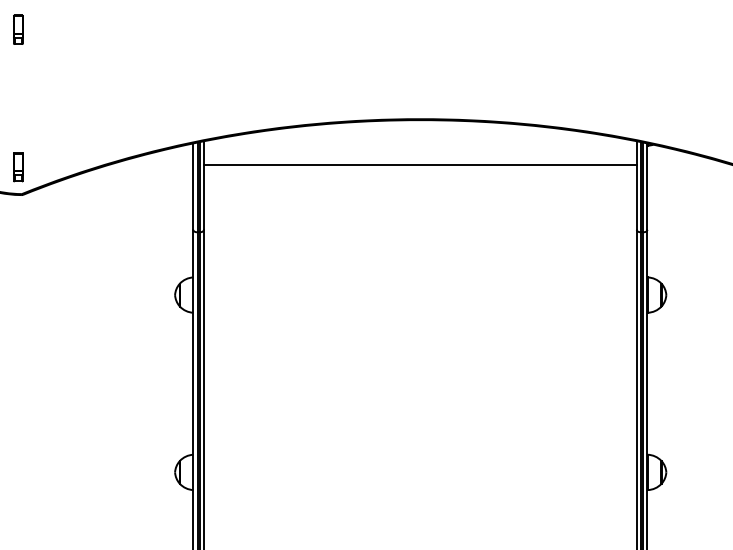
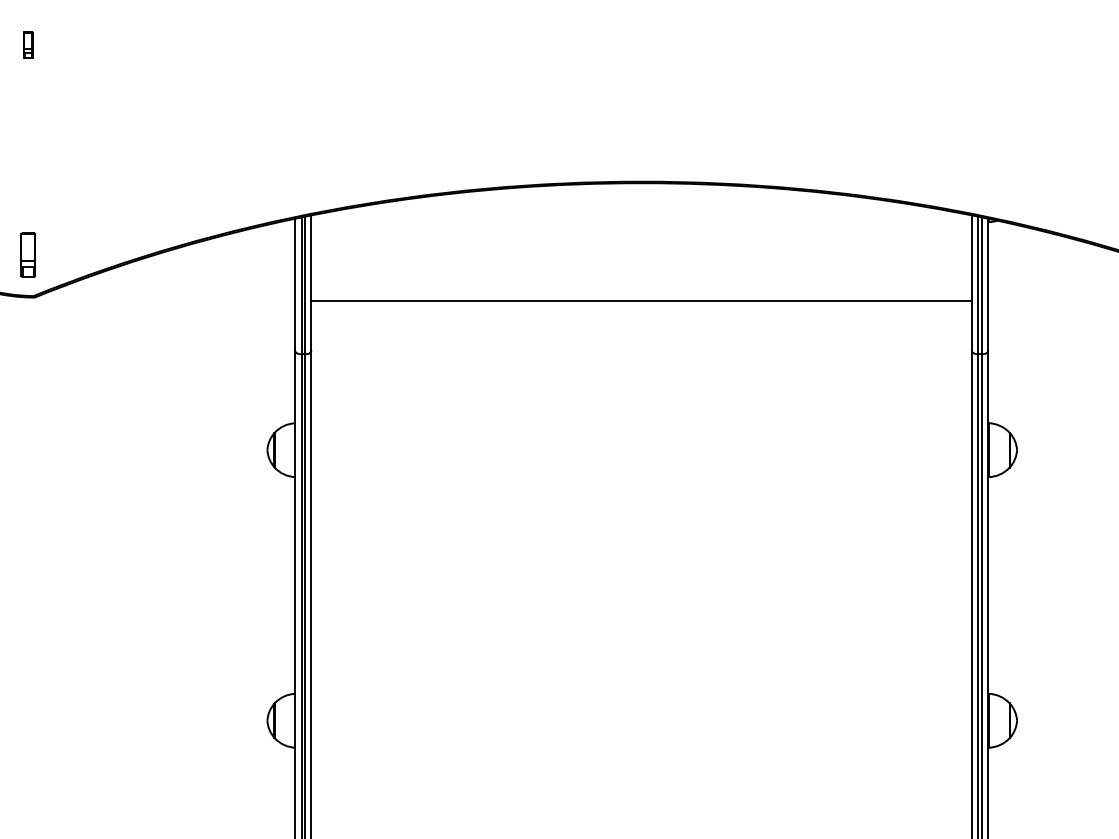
part: (18, 29) -> (28, 44), size x0.6
line: (419, 165) -> (640, 301), moved

